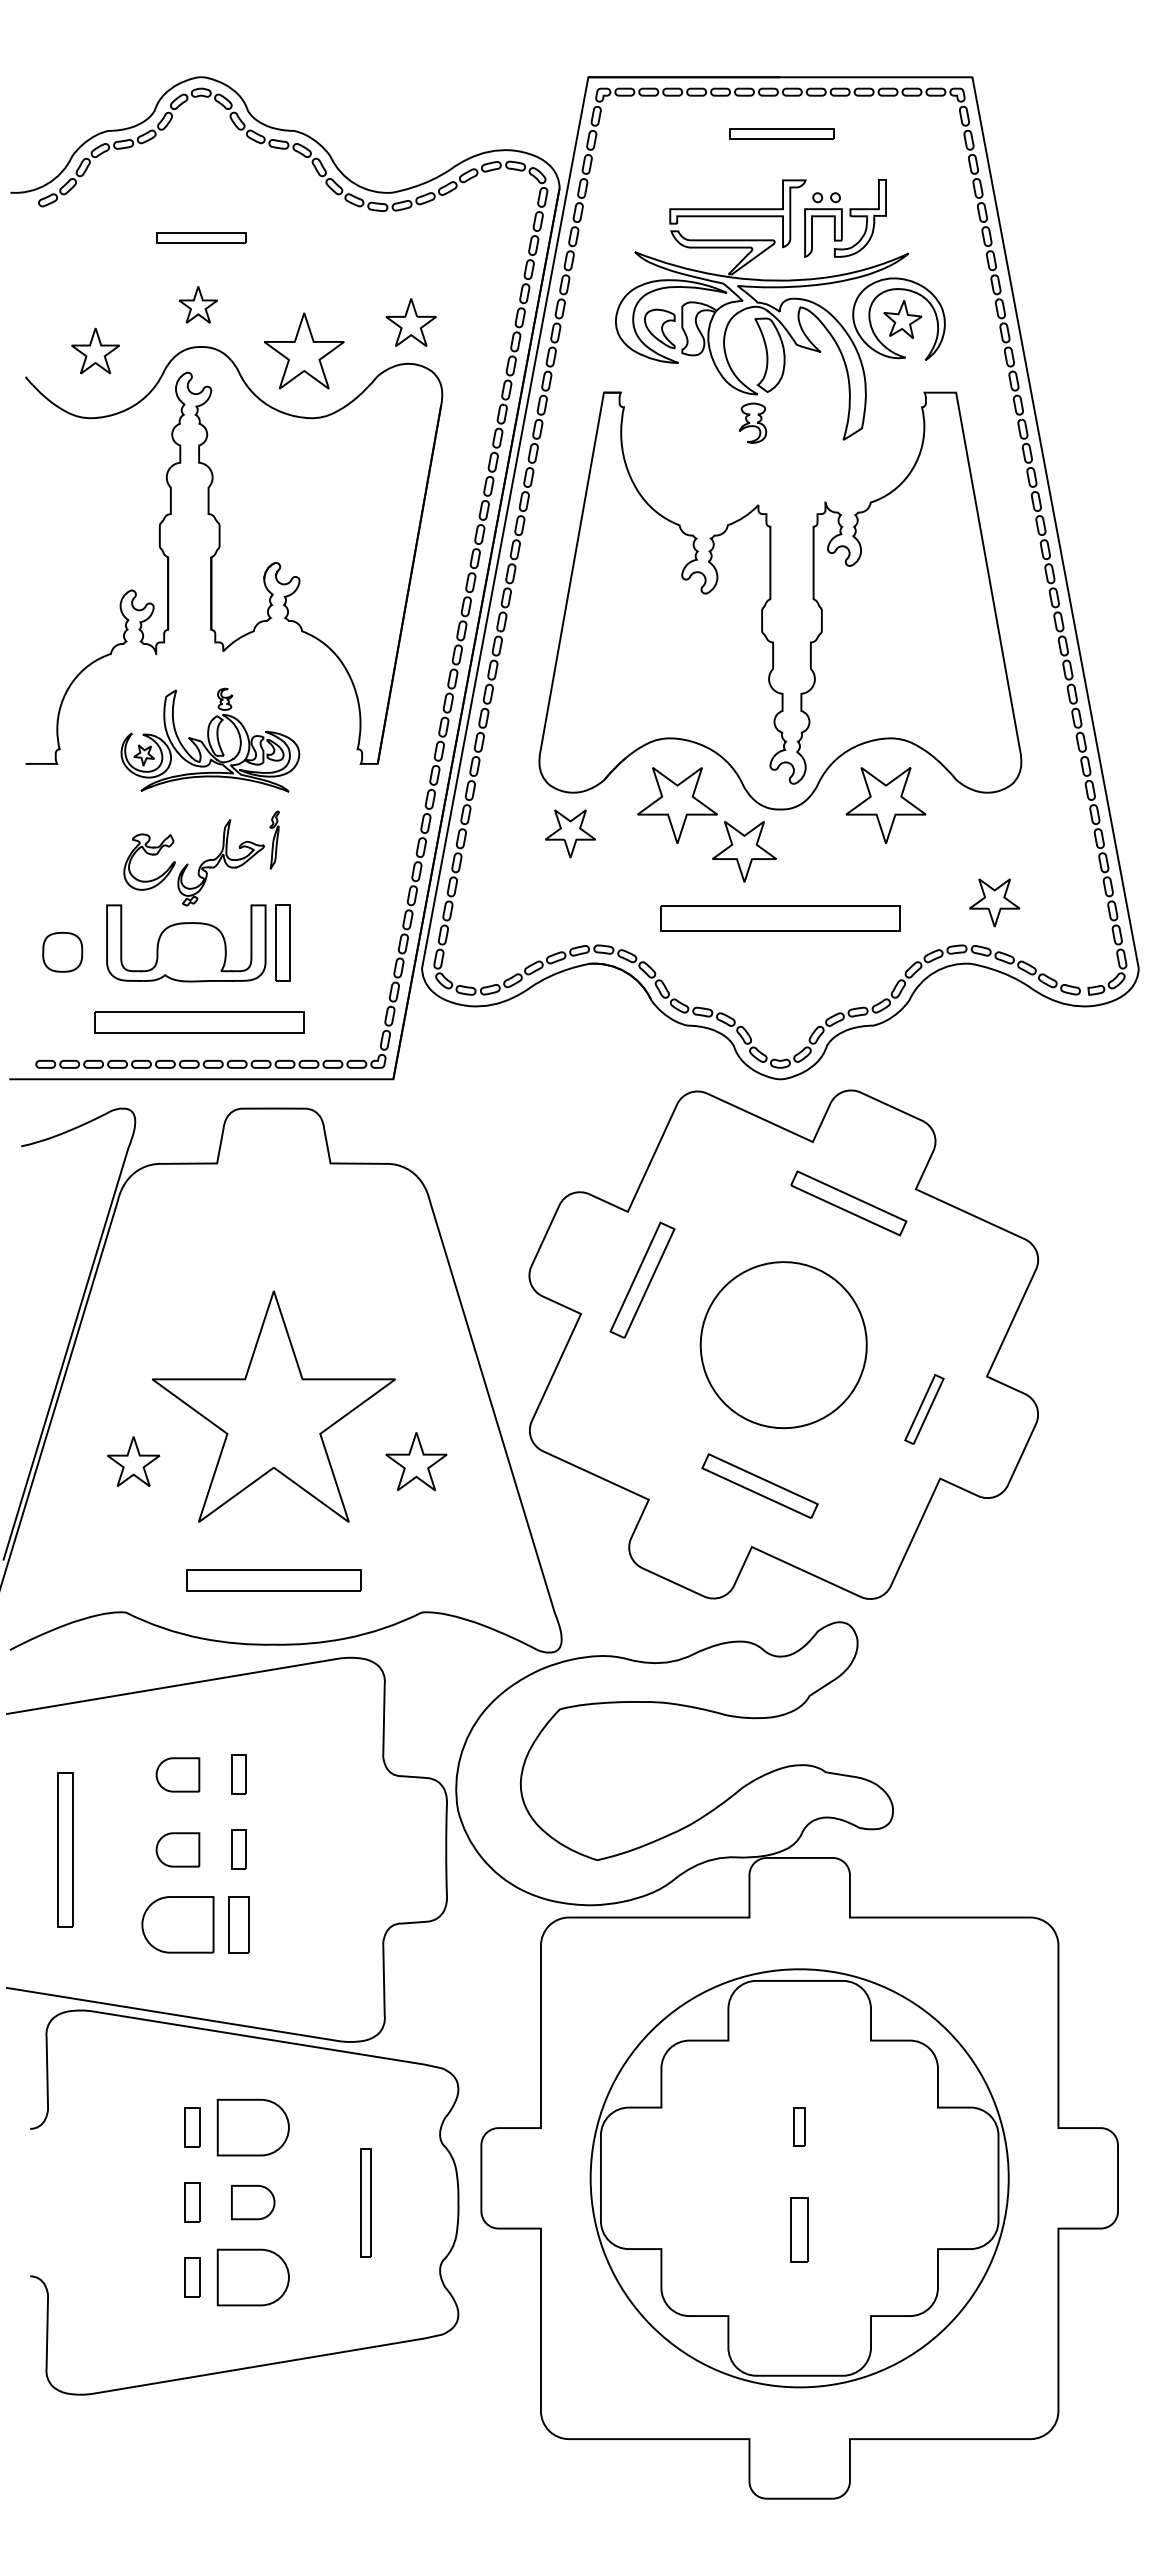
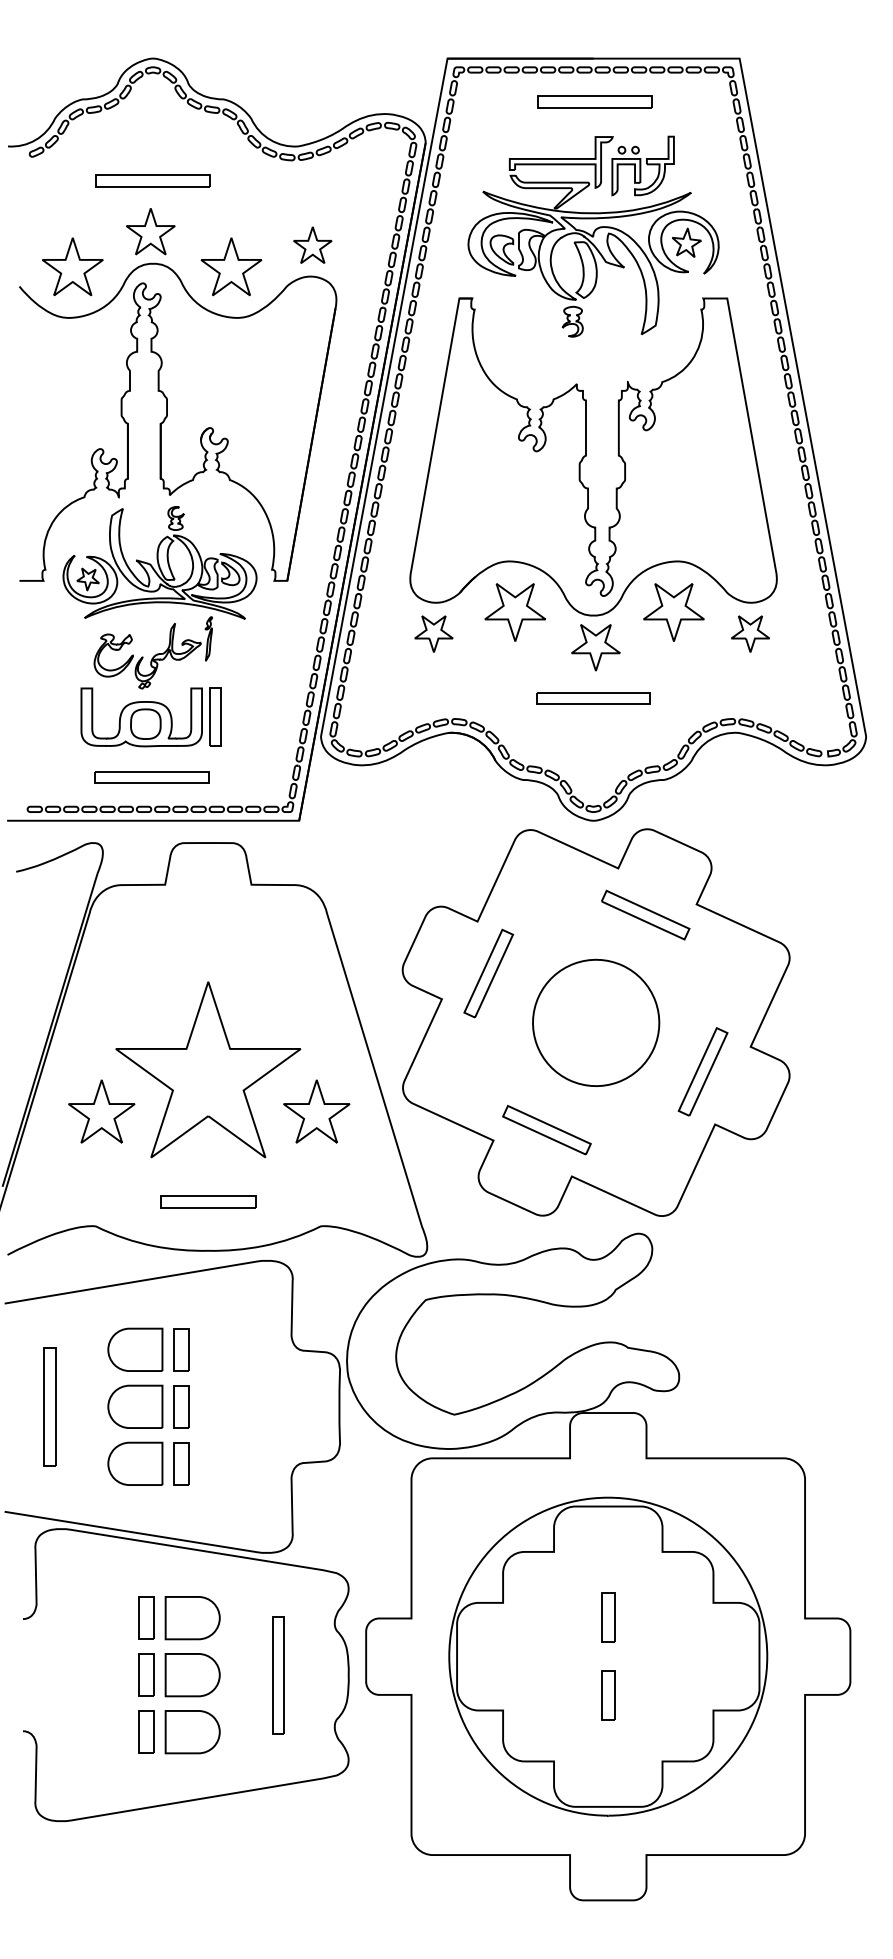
part: (782, 133) -> (595, 101), size x1.43
part: (201, 237) -> (153, 180), size x1.67
part: (198, 304) -> (151, 231), size x1.67
part: (95, 350) -> (72, 266), size x1.67
part: (210, 739) -> (160, 562), size x1.43
part: (744, 851) -> (595, 647), moved
part: (994, 902) -> (750, 633), moved
part: (780, 918) -> (593, 698), size x0.62
part: (62, 951) -> (145, 723), moved
part: (199, 1022) -> (151, 777), size x0.71
part: (924, 1409) -> (703, 1071), size x1.67
part: (133, 1461) -> (101, 1111), size x1.67
part: (416, 1461) -> (316, 1111), size x1.43
part: (759, 1485) -> (546, 1129), moved
part: (273, 1580) -> (208, 1201), size x0.71
part: (177, 1774) -> (135, 1349), size x1.67
part: (238, 1774) -> (181, 1349), size x1.43
part: (177, 1849) -> (135, 1406), size x1.67
part: (238, 1849) -> (181, 1406), size x1.43
part: (799, 2126) -> (608, 1617), size x1.67
part: (192, 2127) -> (146, 1618), size x1.43
part: (192, 2202) -> (146, 1675), size x1.43
part: (252, 2202) -> (192, 1675), size x1.67
part: (365, 2202) -> (278, 1675), size x1.43
part: (192, 2277) -> (146, 1732), size x1.43

